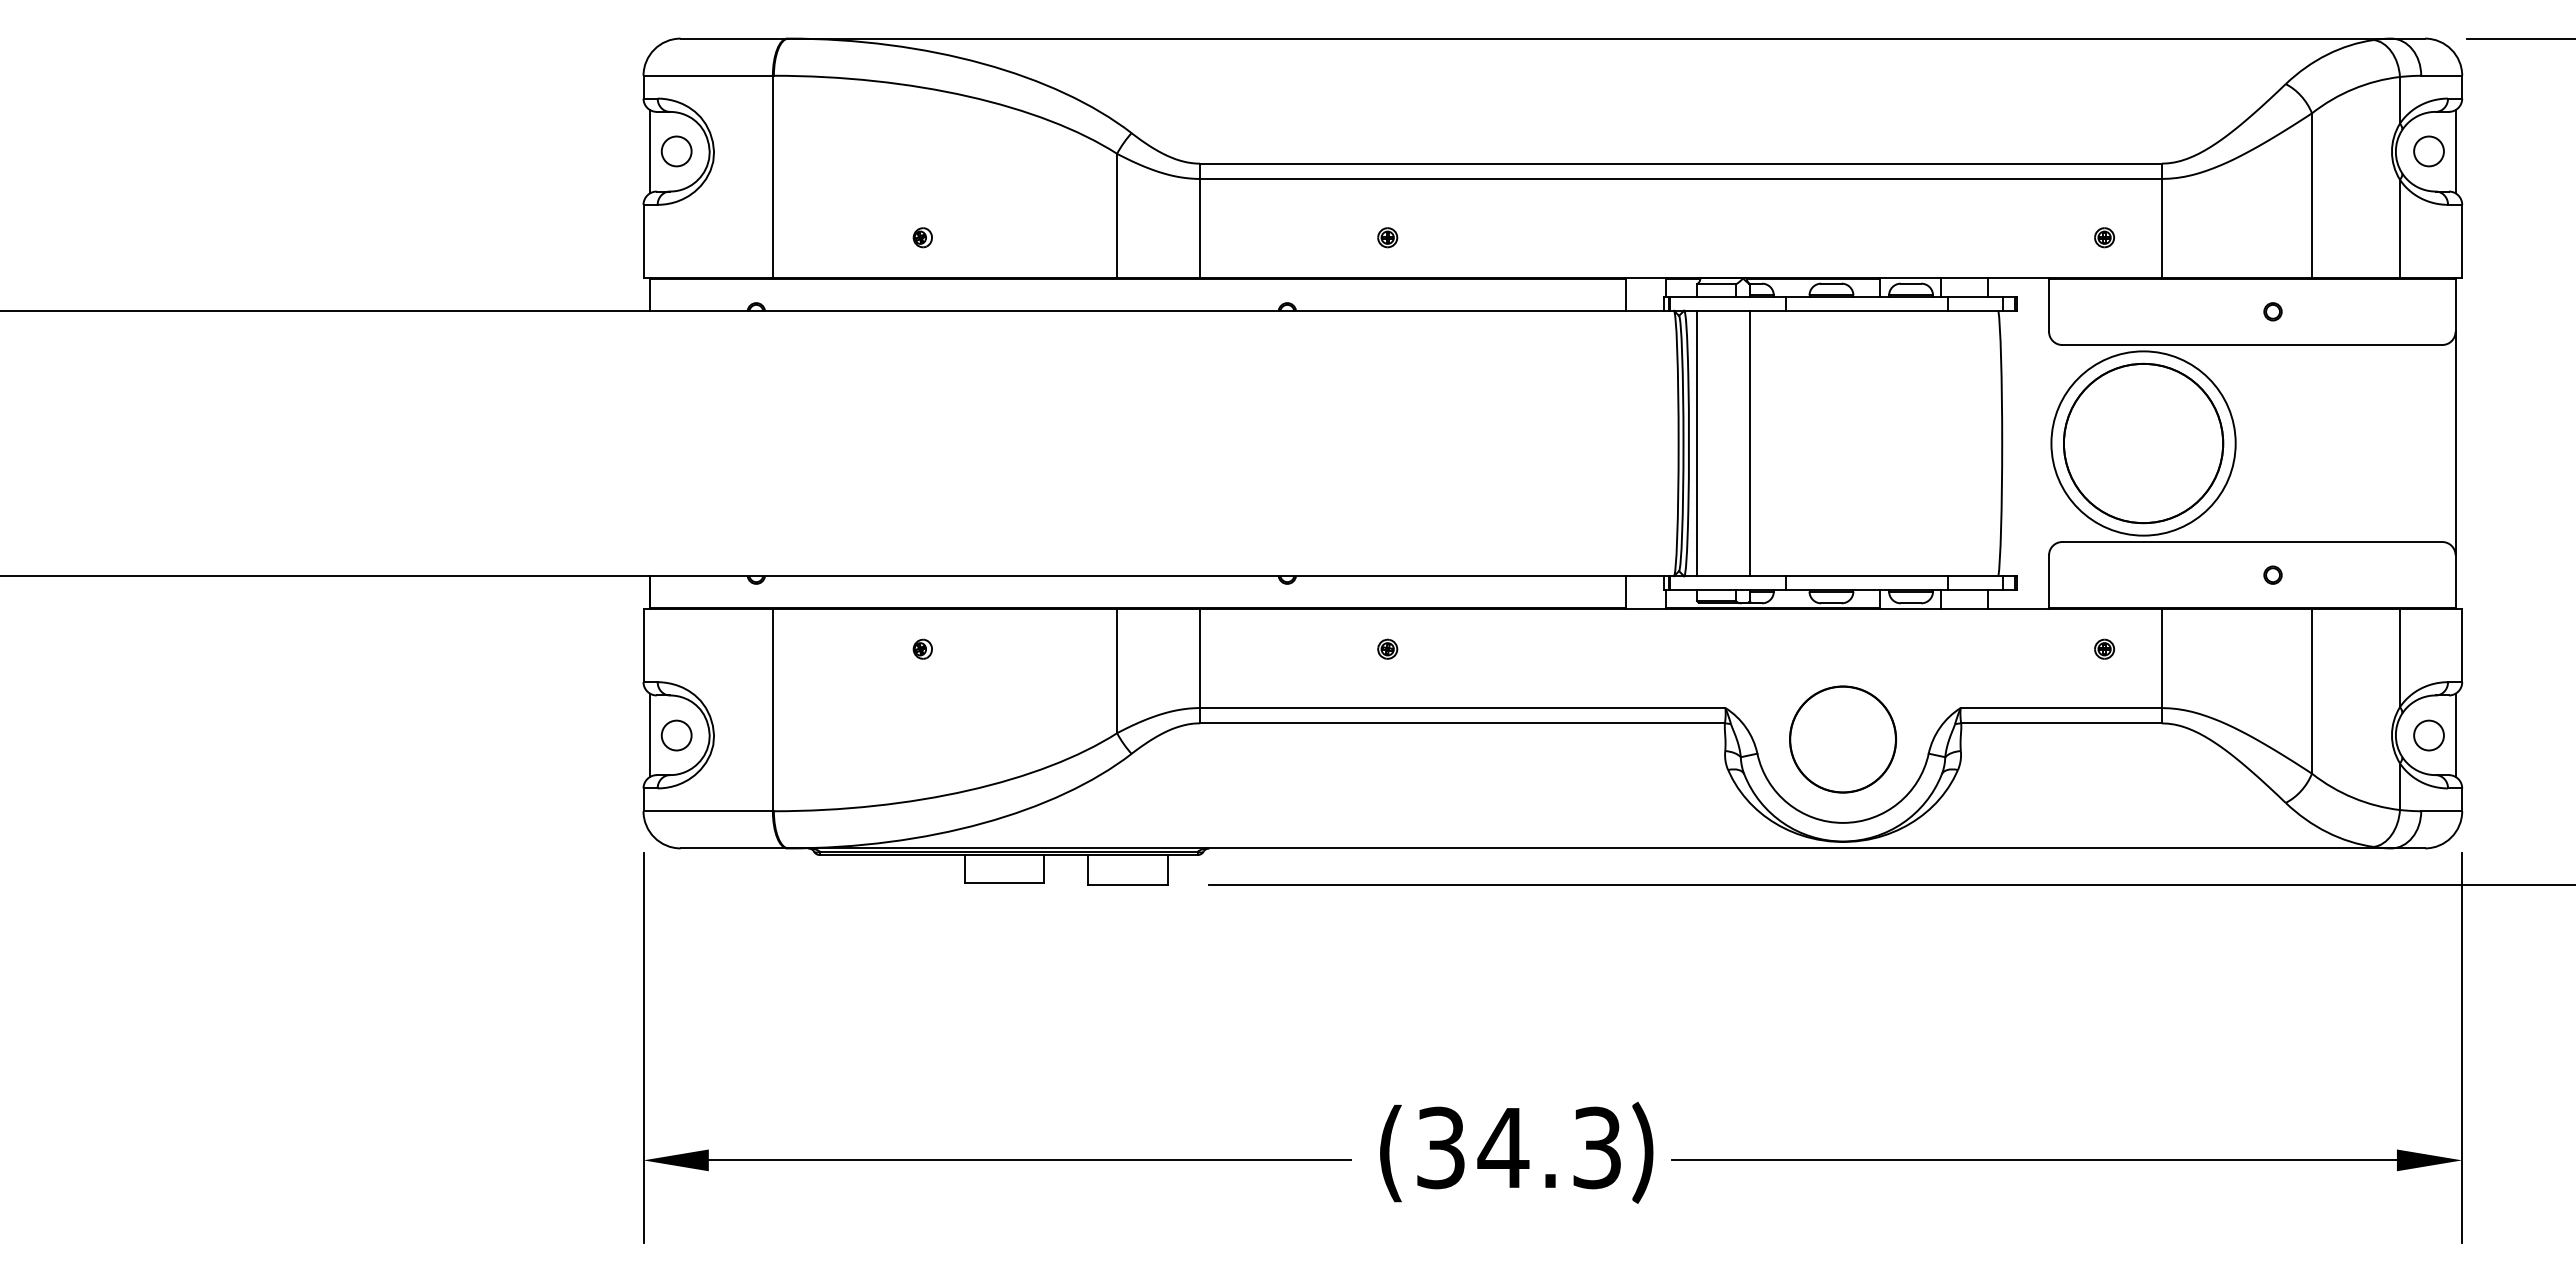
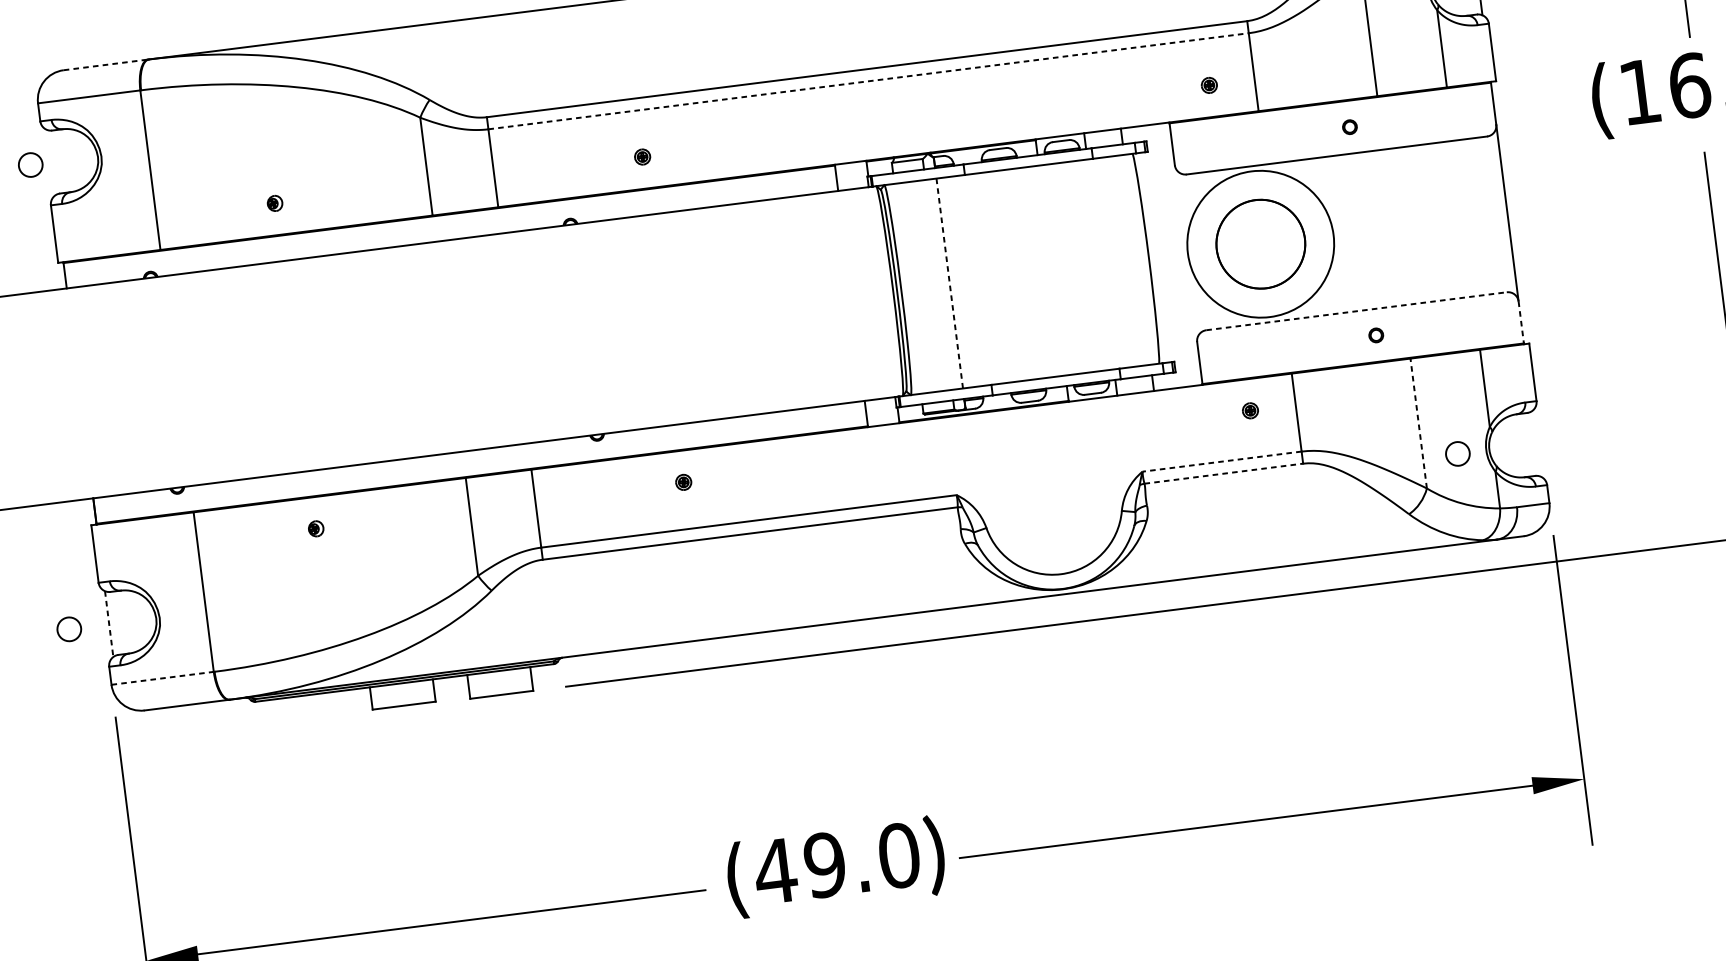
line: (734, 38) -> (106, 64), solid -> dashed
line: (650, 151) -> (51, 162), removed
circle: (676, 151) -> (30, 165), moved
line: (1680, 178) -> (868, 80), solid -> dashed
line: (1697, 443) -> (908, 288), removed
line: (1750, 443) -> (949, 283), solid -> dashed
part: (2143, 443) -> (1260, 244), size x0.7
line: (2252, 542) -> (1356, 311), solid -> dashed
line: (2455, 581) -> (1521, 322), solid -> dashed
line: (2312, 691) -> (1419, 423), solid -> dashed
line: (2061, 708) -> (1222, 461), solid -> dashed
line: (2062, 723) -> (1224, 473), solid -> dashed
line: (2455, 734) -> (1536, 443), removed
line: (650, 735) -> (109, 624), solid -> dashed
circle: (676, 735) -> (69, 629), moved
circle: (2428, 735) -> (1457, 453), moved
circle: (1843, 739) -> (1053, 508), removed
line: (708, 811) -> (162, 678), solid -> dashed
text: (1518, 1147) -> (836, 863), (34.3 -> (49.0

